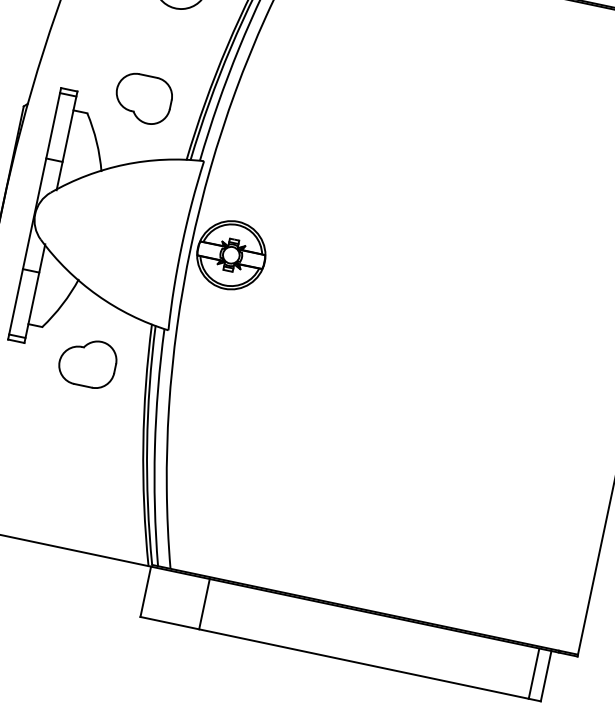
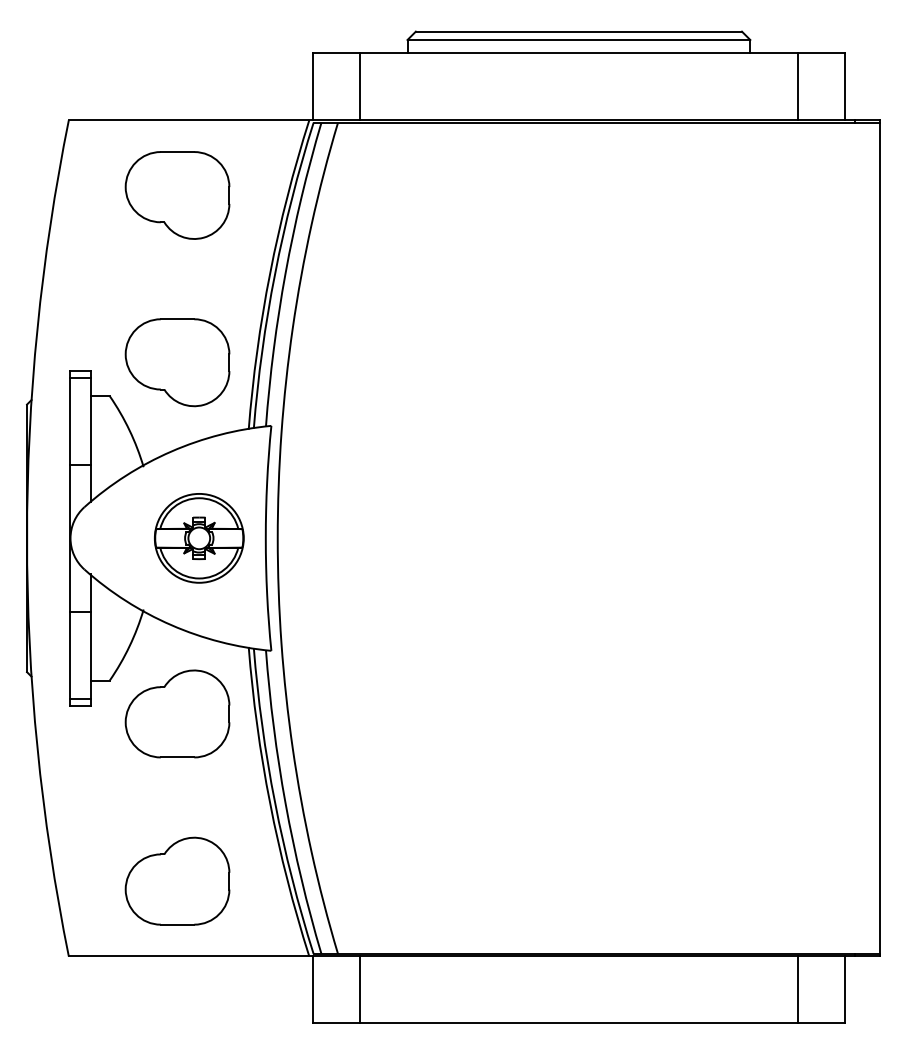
part: (143, 98) -> (177, 362), size x1.43
part: (231, 255) -> (199, 538), moved
part: (87, 362) -> (177, 713), size x1.43
part: (61, 488) -> (177, 880), added
line: (204, 603) -> (359, 989), moved
line: (534, 673) -> (798, 989), moved

